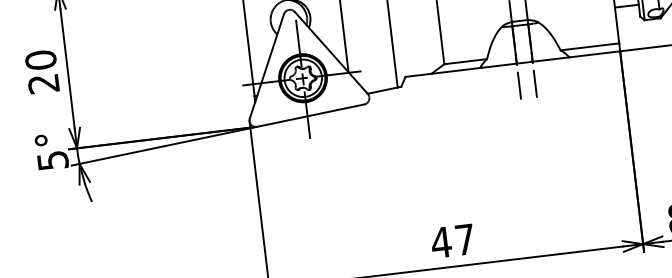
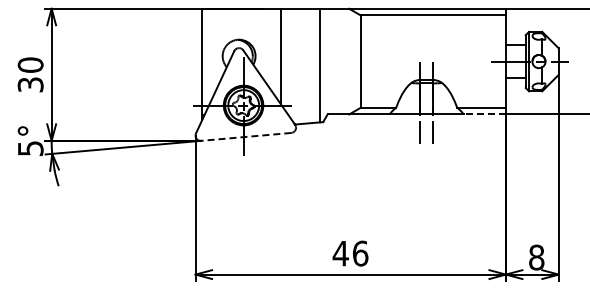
line: (594, 54) -> (484, 114), solid -> dashed
text: (43, 83) -> (30, 84), 20 -> 30
line: (309, 115) -> (245, 136), solid -> dashed
text: (465, 239) -> (360, 253), 47 -> 46

